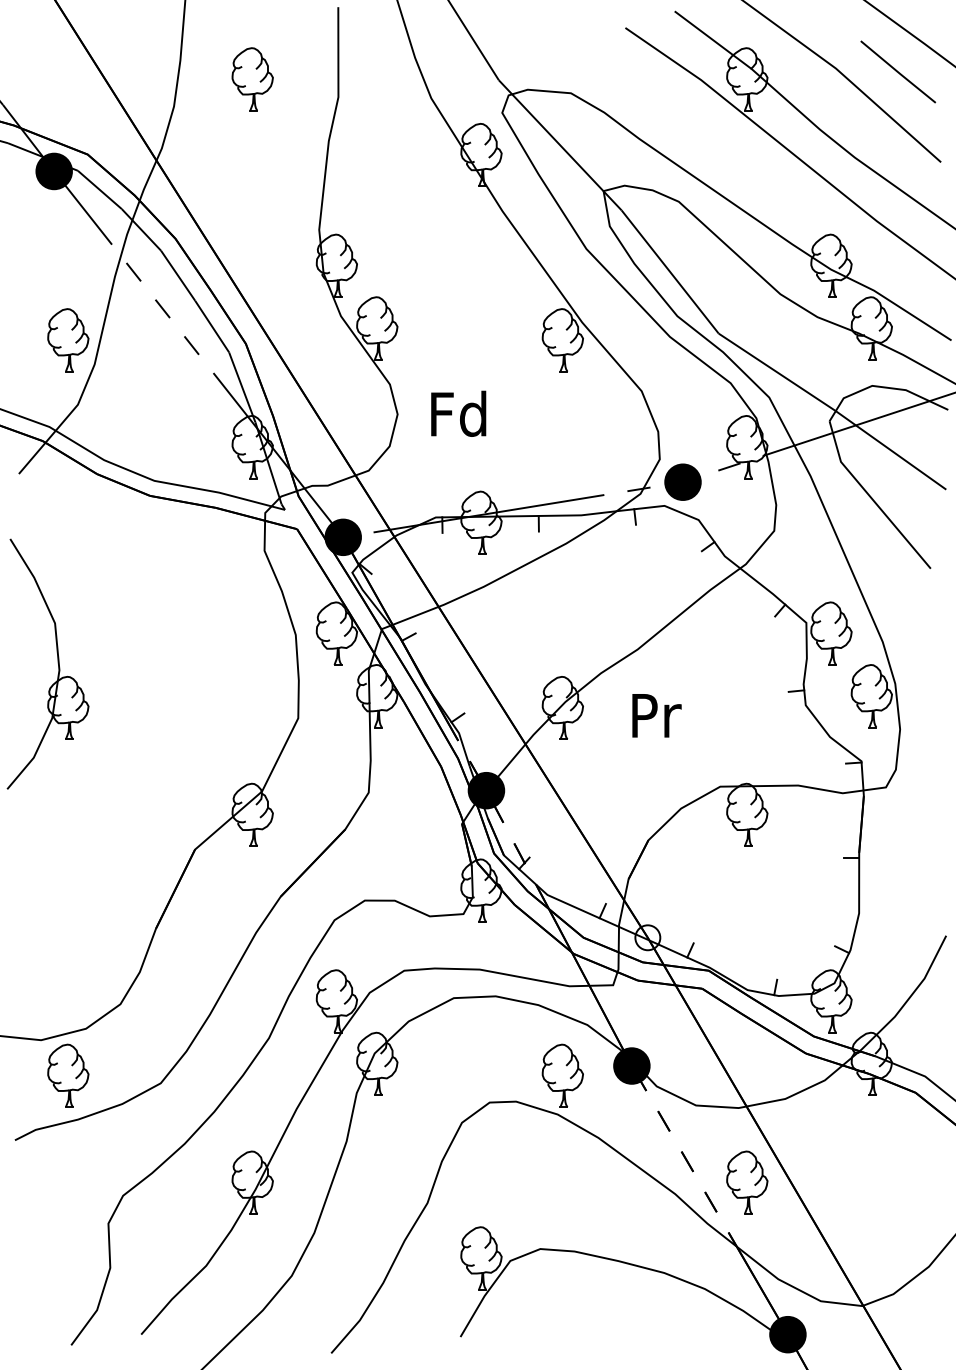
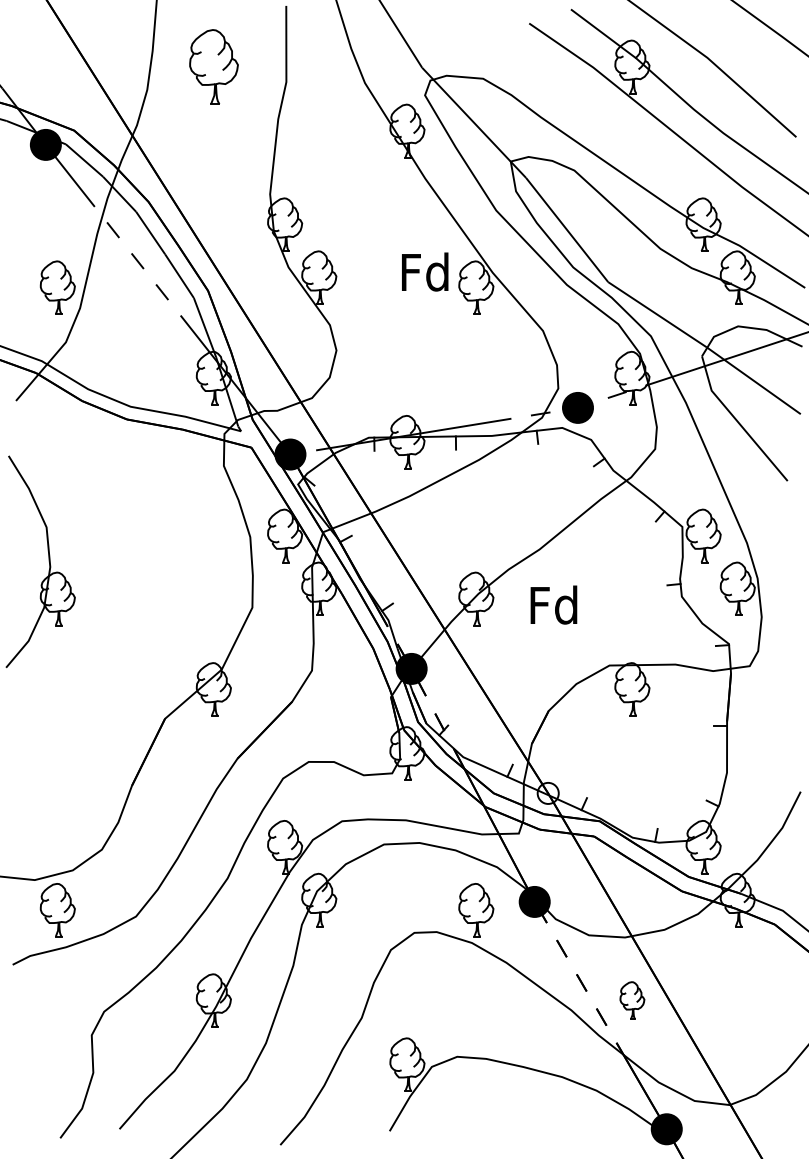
line: (898, 71) -> (760, 60), removed
part: (252, 78) -> (213, 66), size x1.4
text: (459, 413) -> (425, 271), moved
text: (654, 714) -> (553, 604), Pr -> Fd
part: (747, 1182) -> (632, 1000), size x0.7

